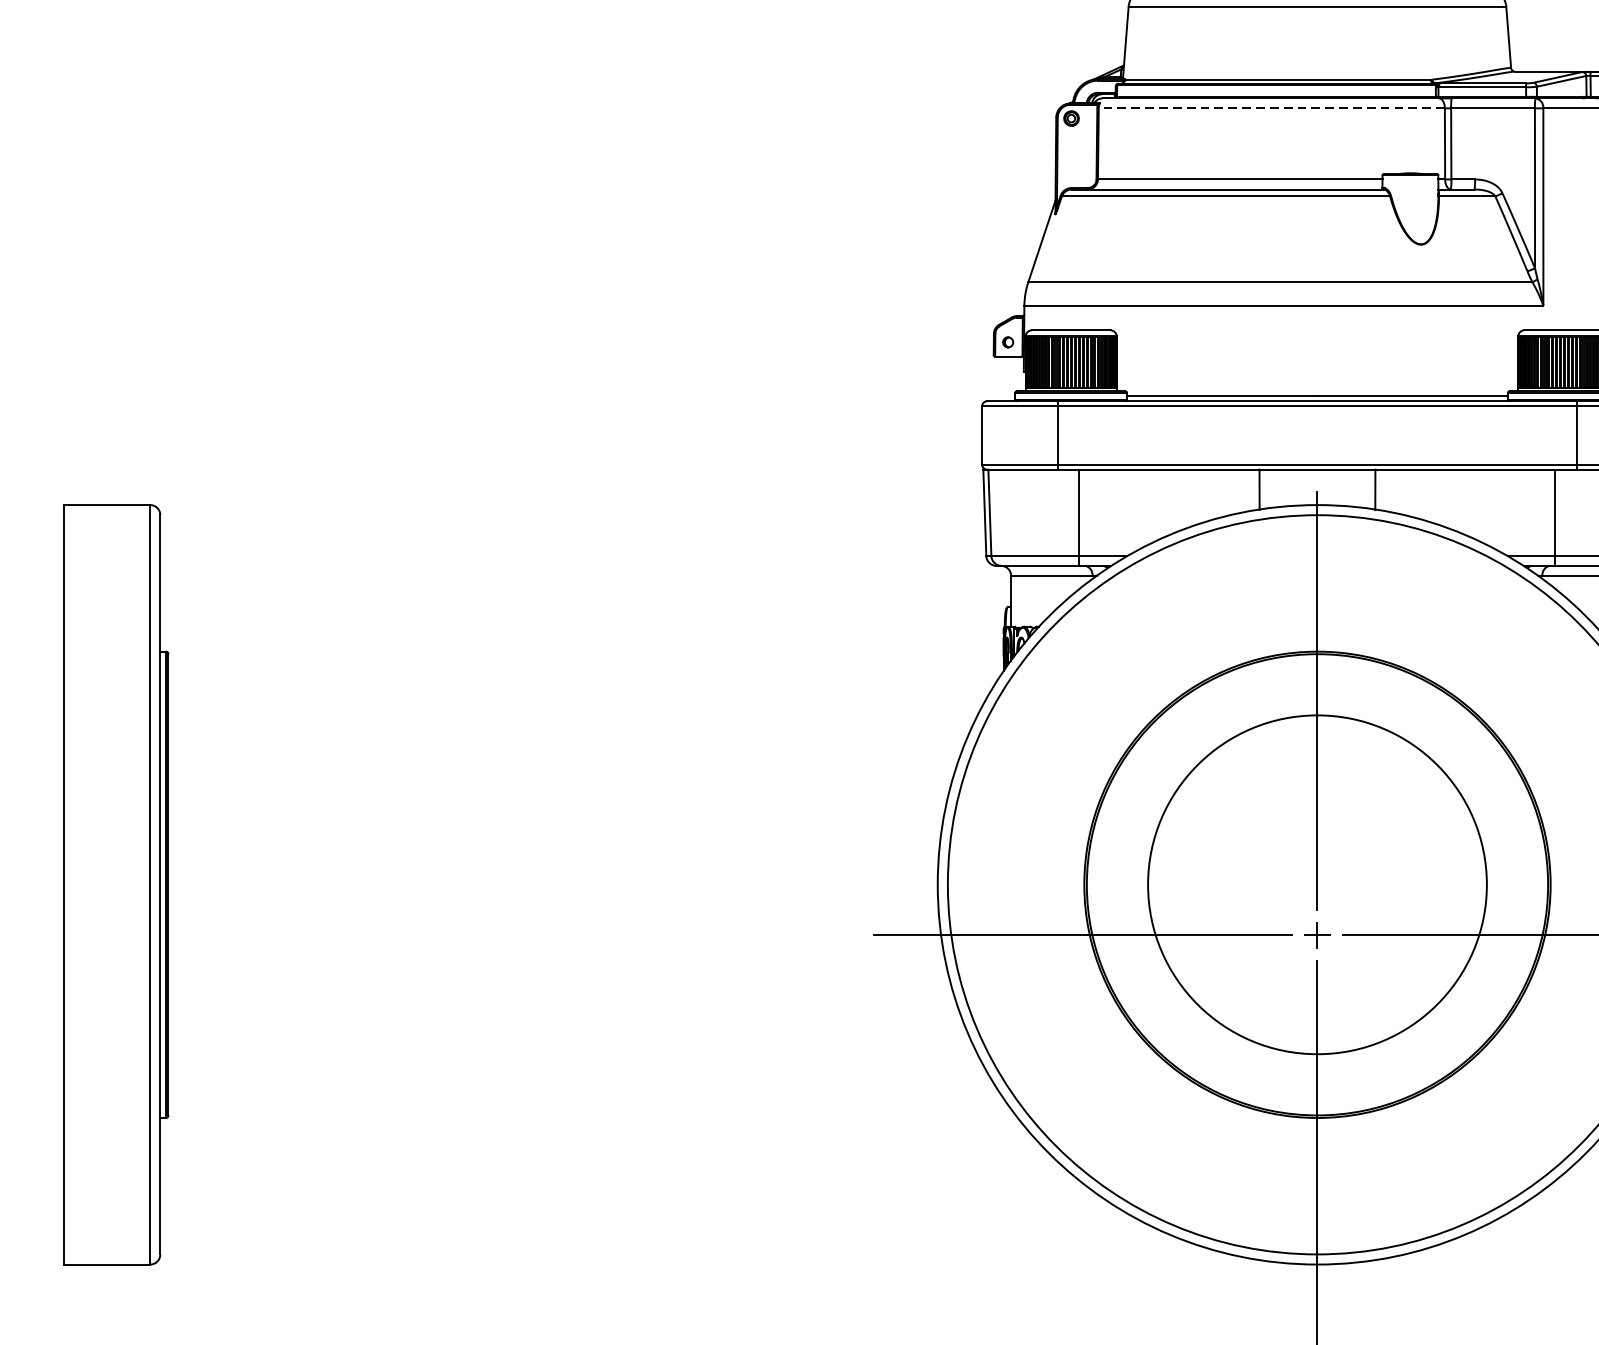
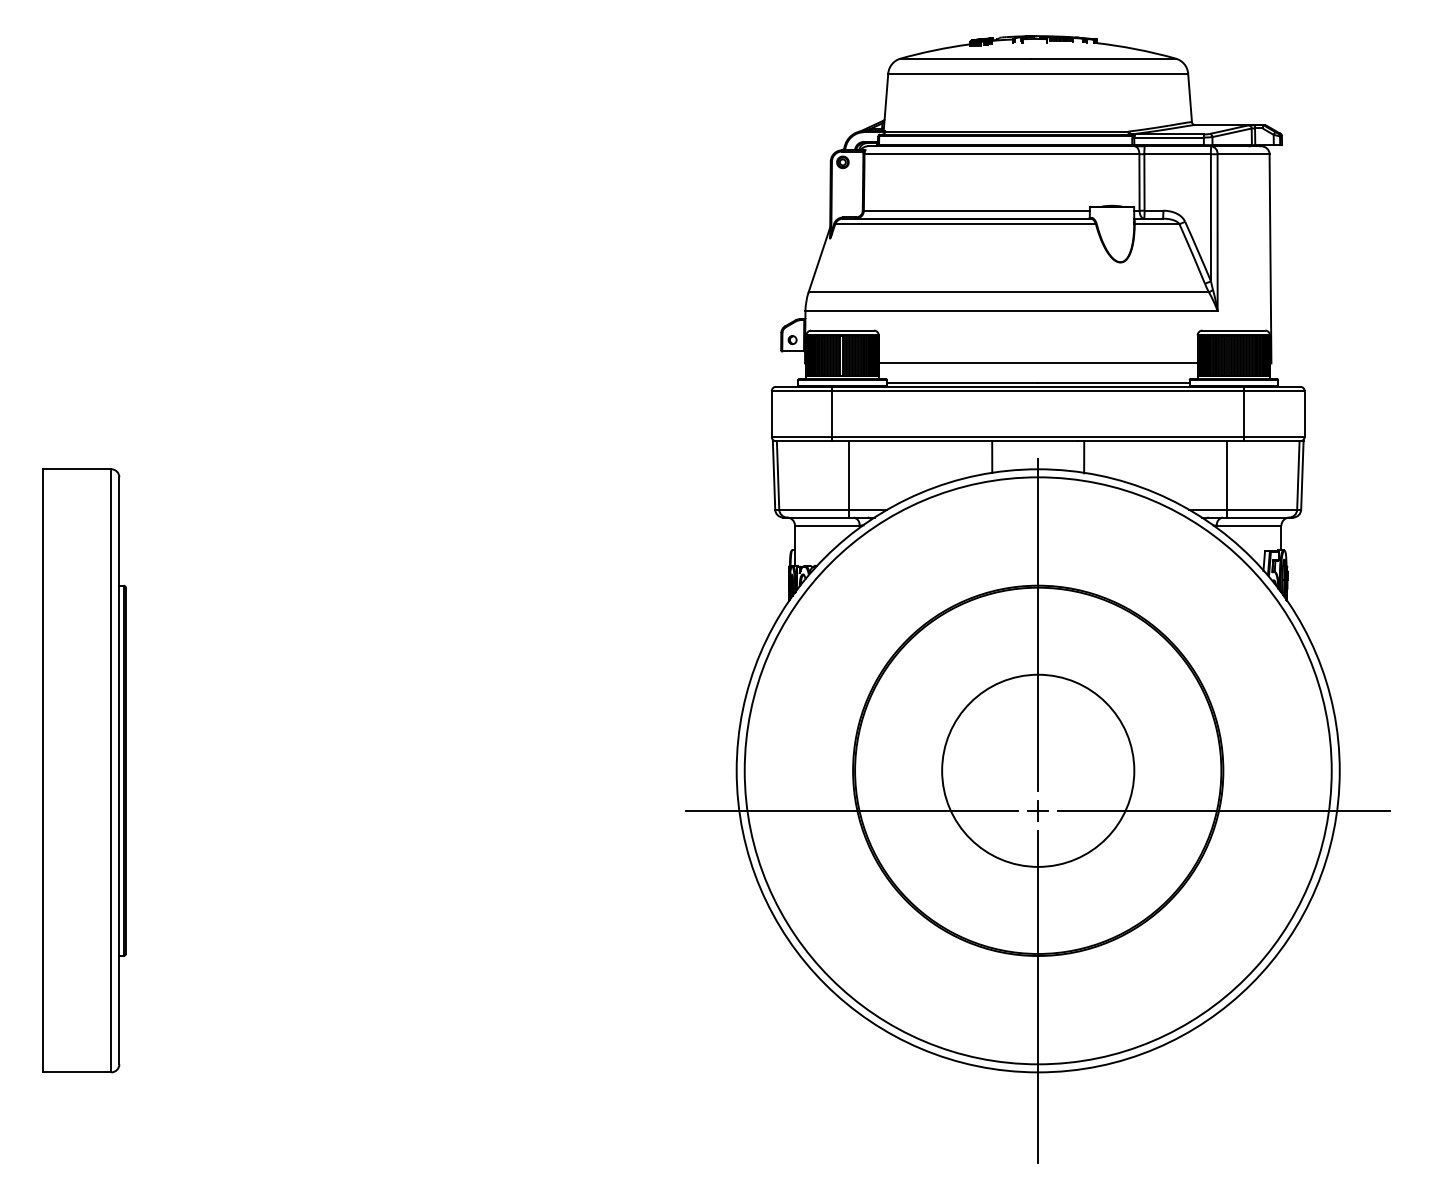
line: (1271, 108) -> (1001, 154), dashed -> solid
line: (1316, 371) -> (1037, 363), added
circle: (1317, 884) -> (1038, 770), size x0.71

